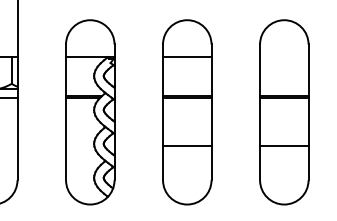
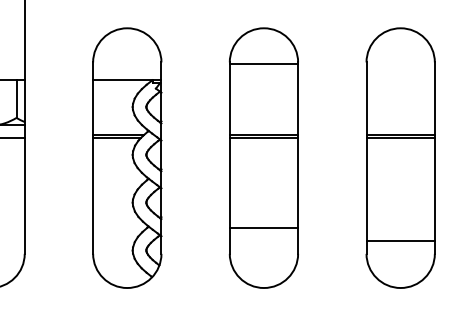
line: (186, 57) -> (263, 64), moved
line: (186, 146) -> (263, 228), moved
line: (284, 146) -> (400, 241), moved

